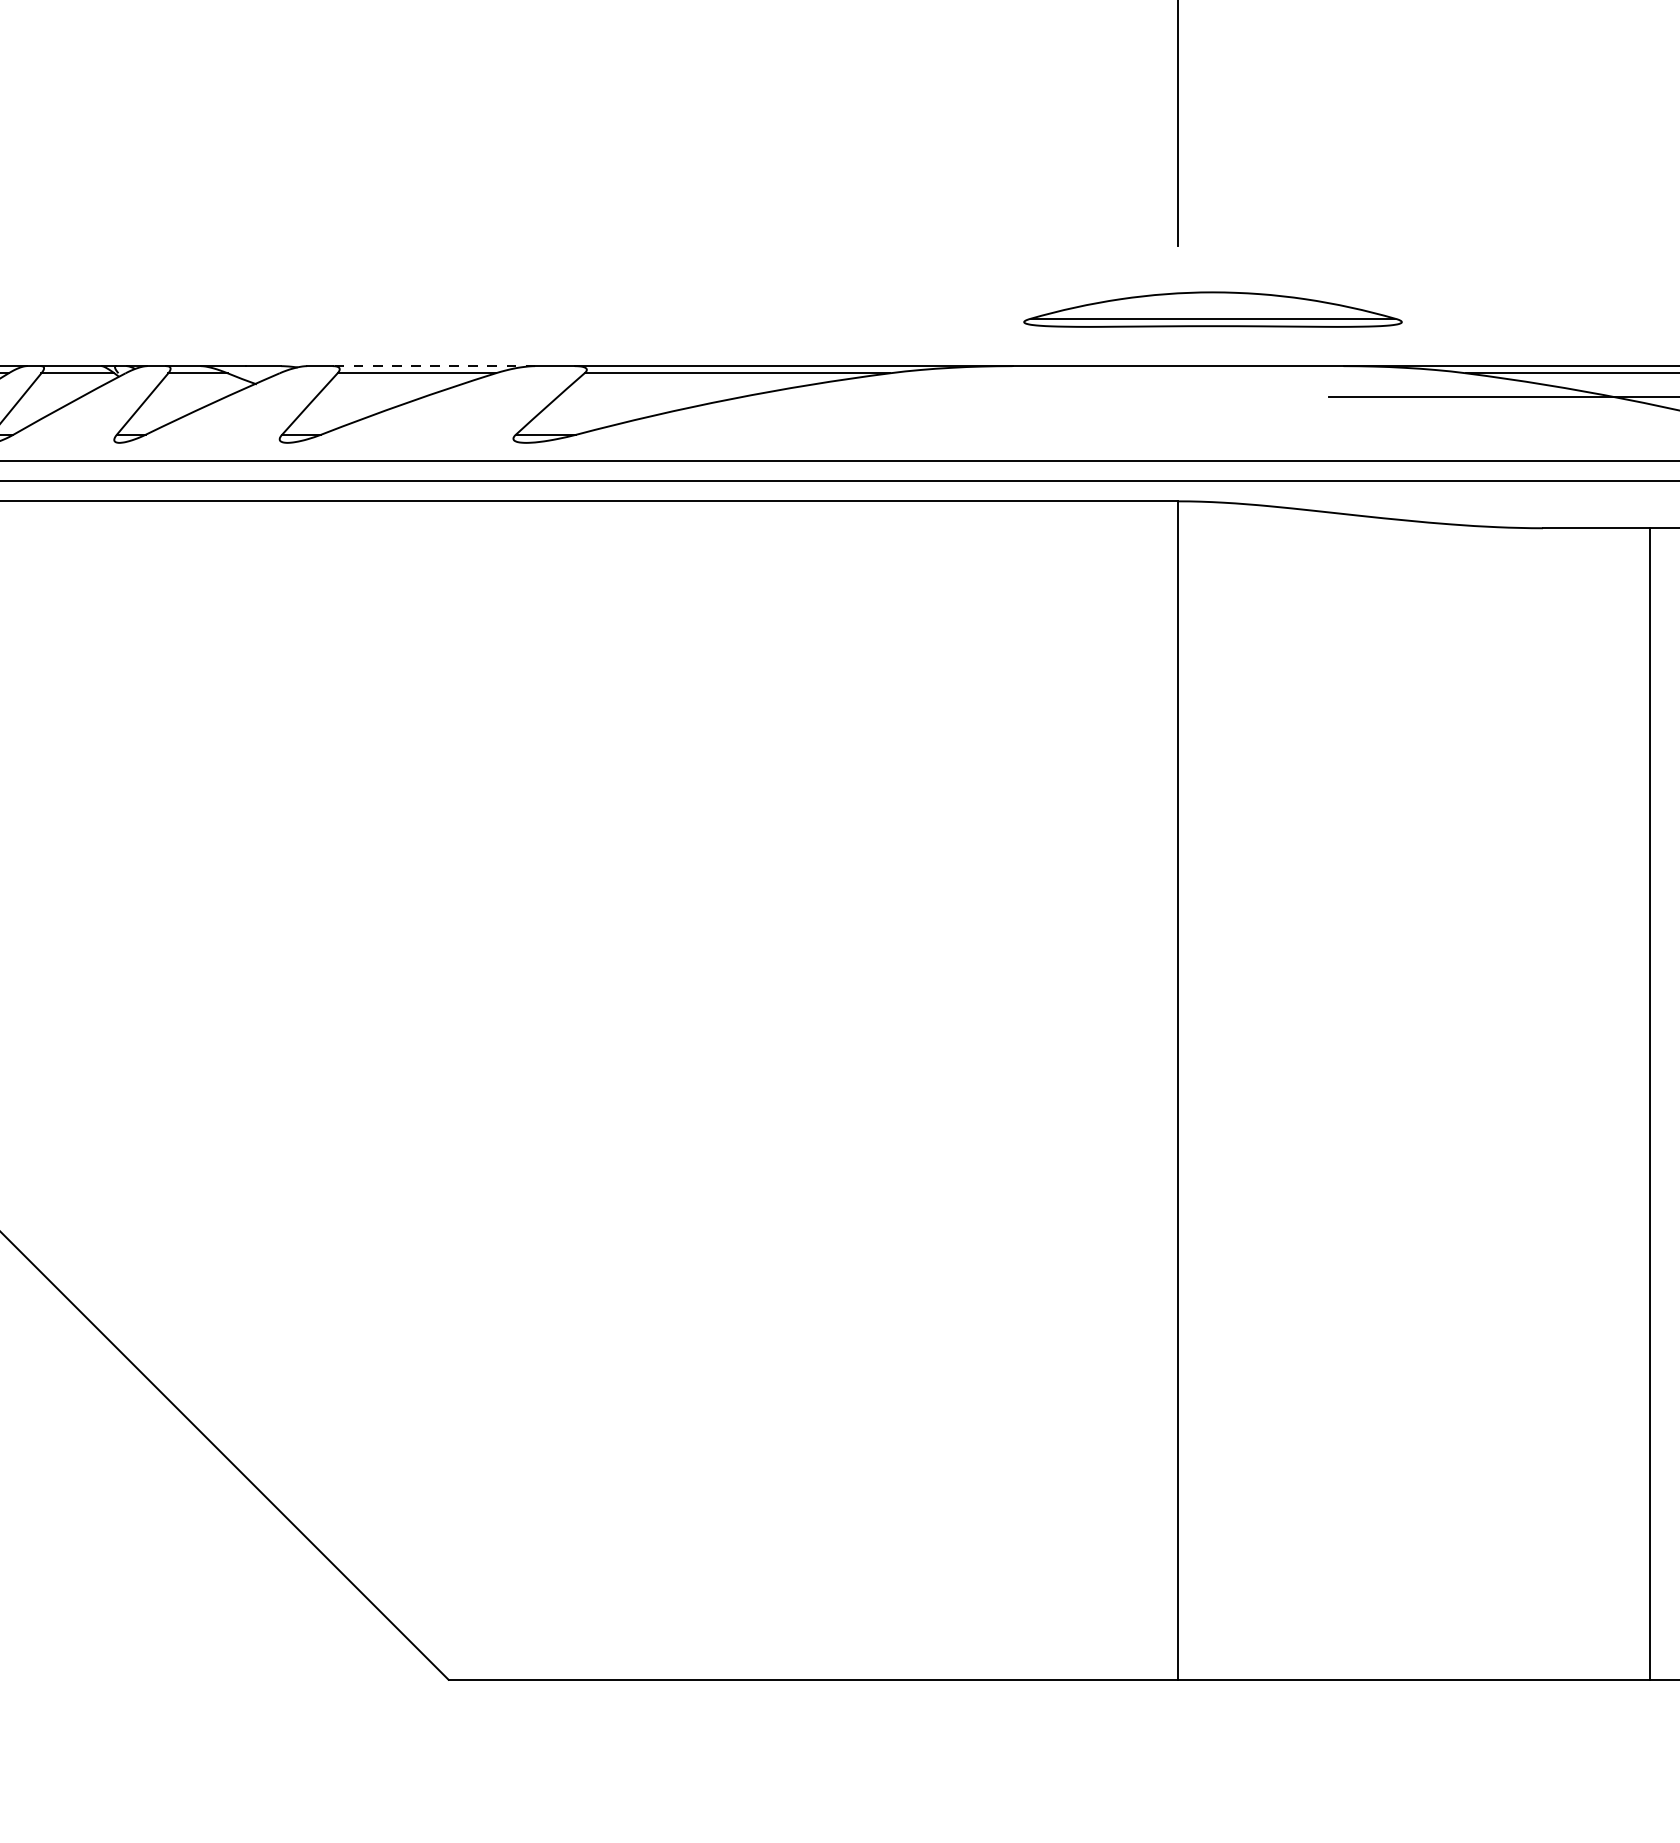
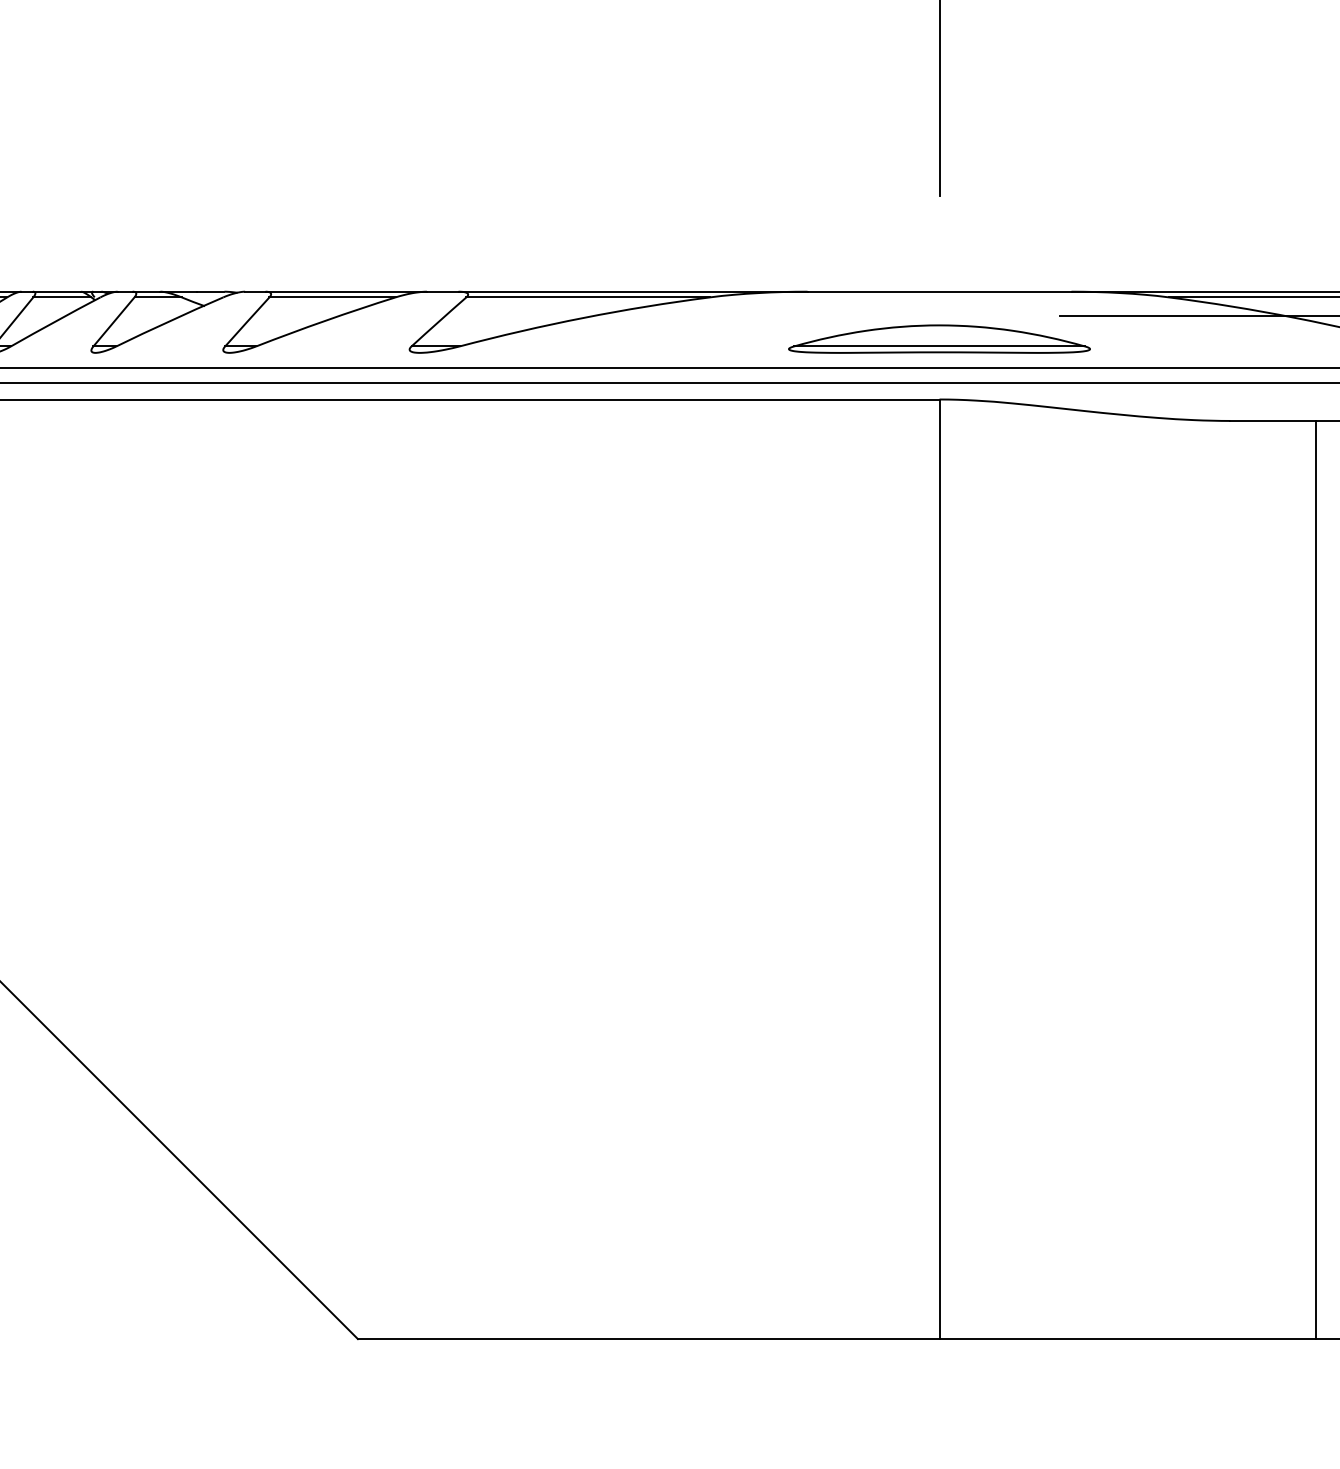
part: (1212, 309) -> (939, 339), moved
line: (433, 366) -> (345, 291), dashed -> solid

